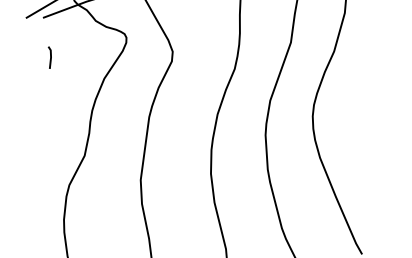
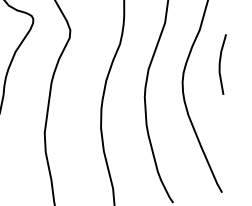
line: (359, 94) -> (220, 64), added

